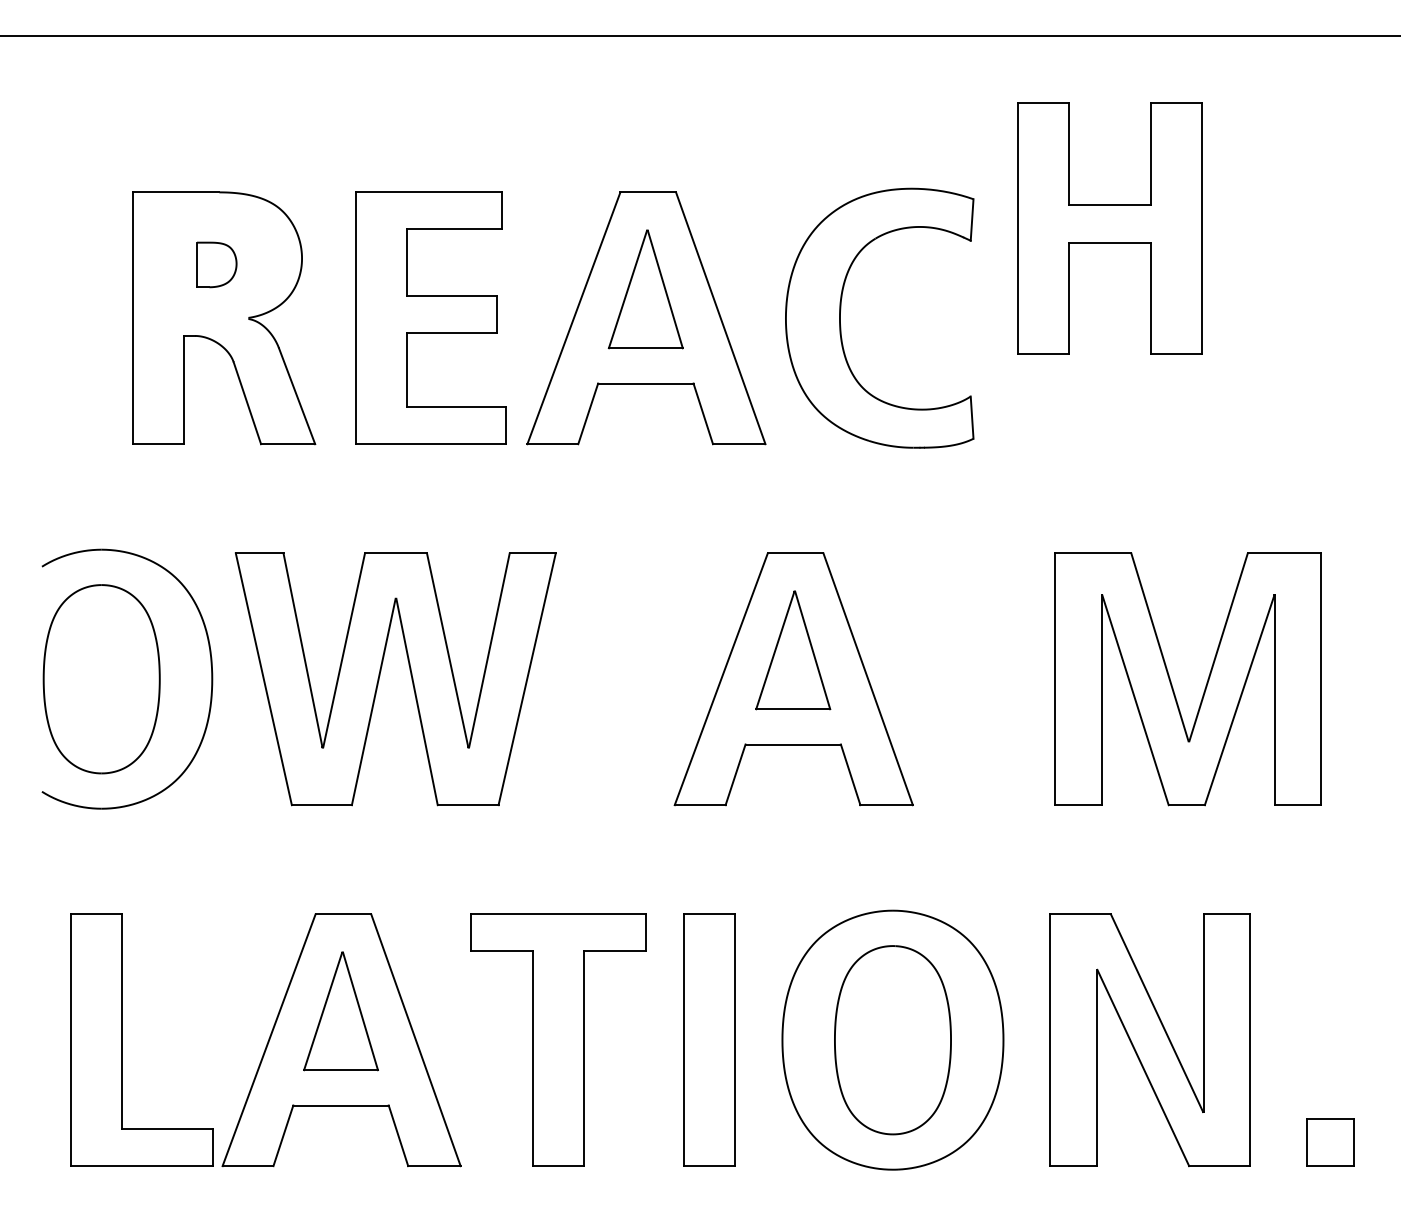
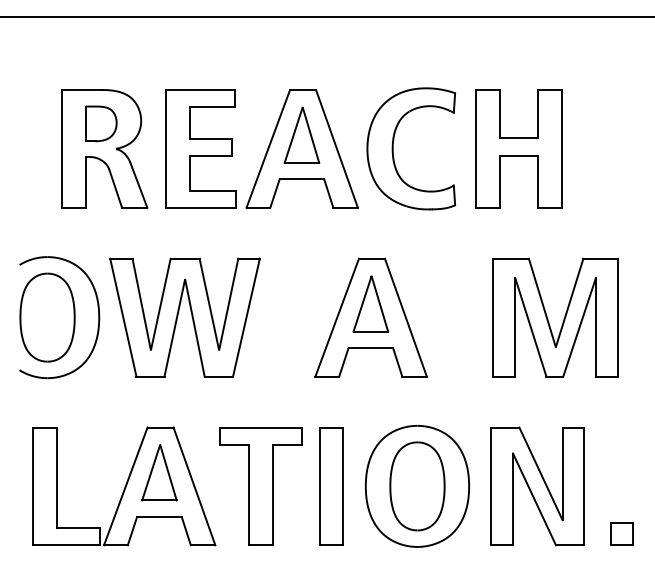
part: (1109, 227) -> (518, 148), moved
part: (217, 263) -> (101, 123), size x1.67

